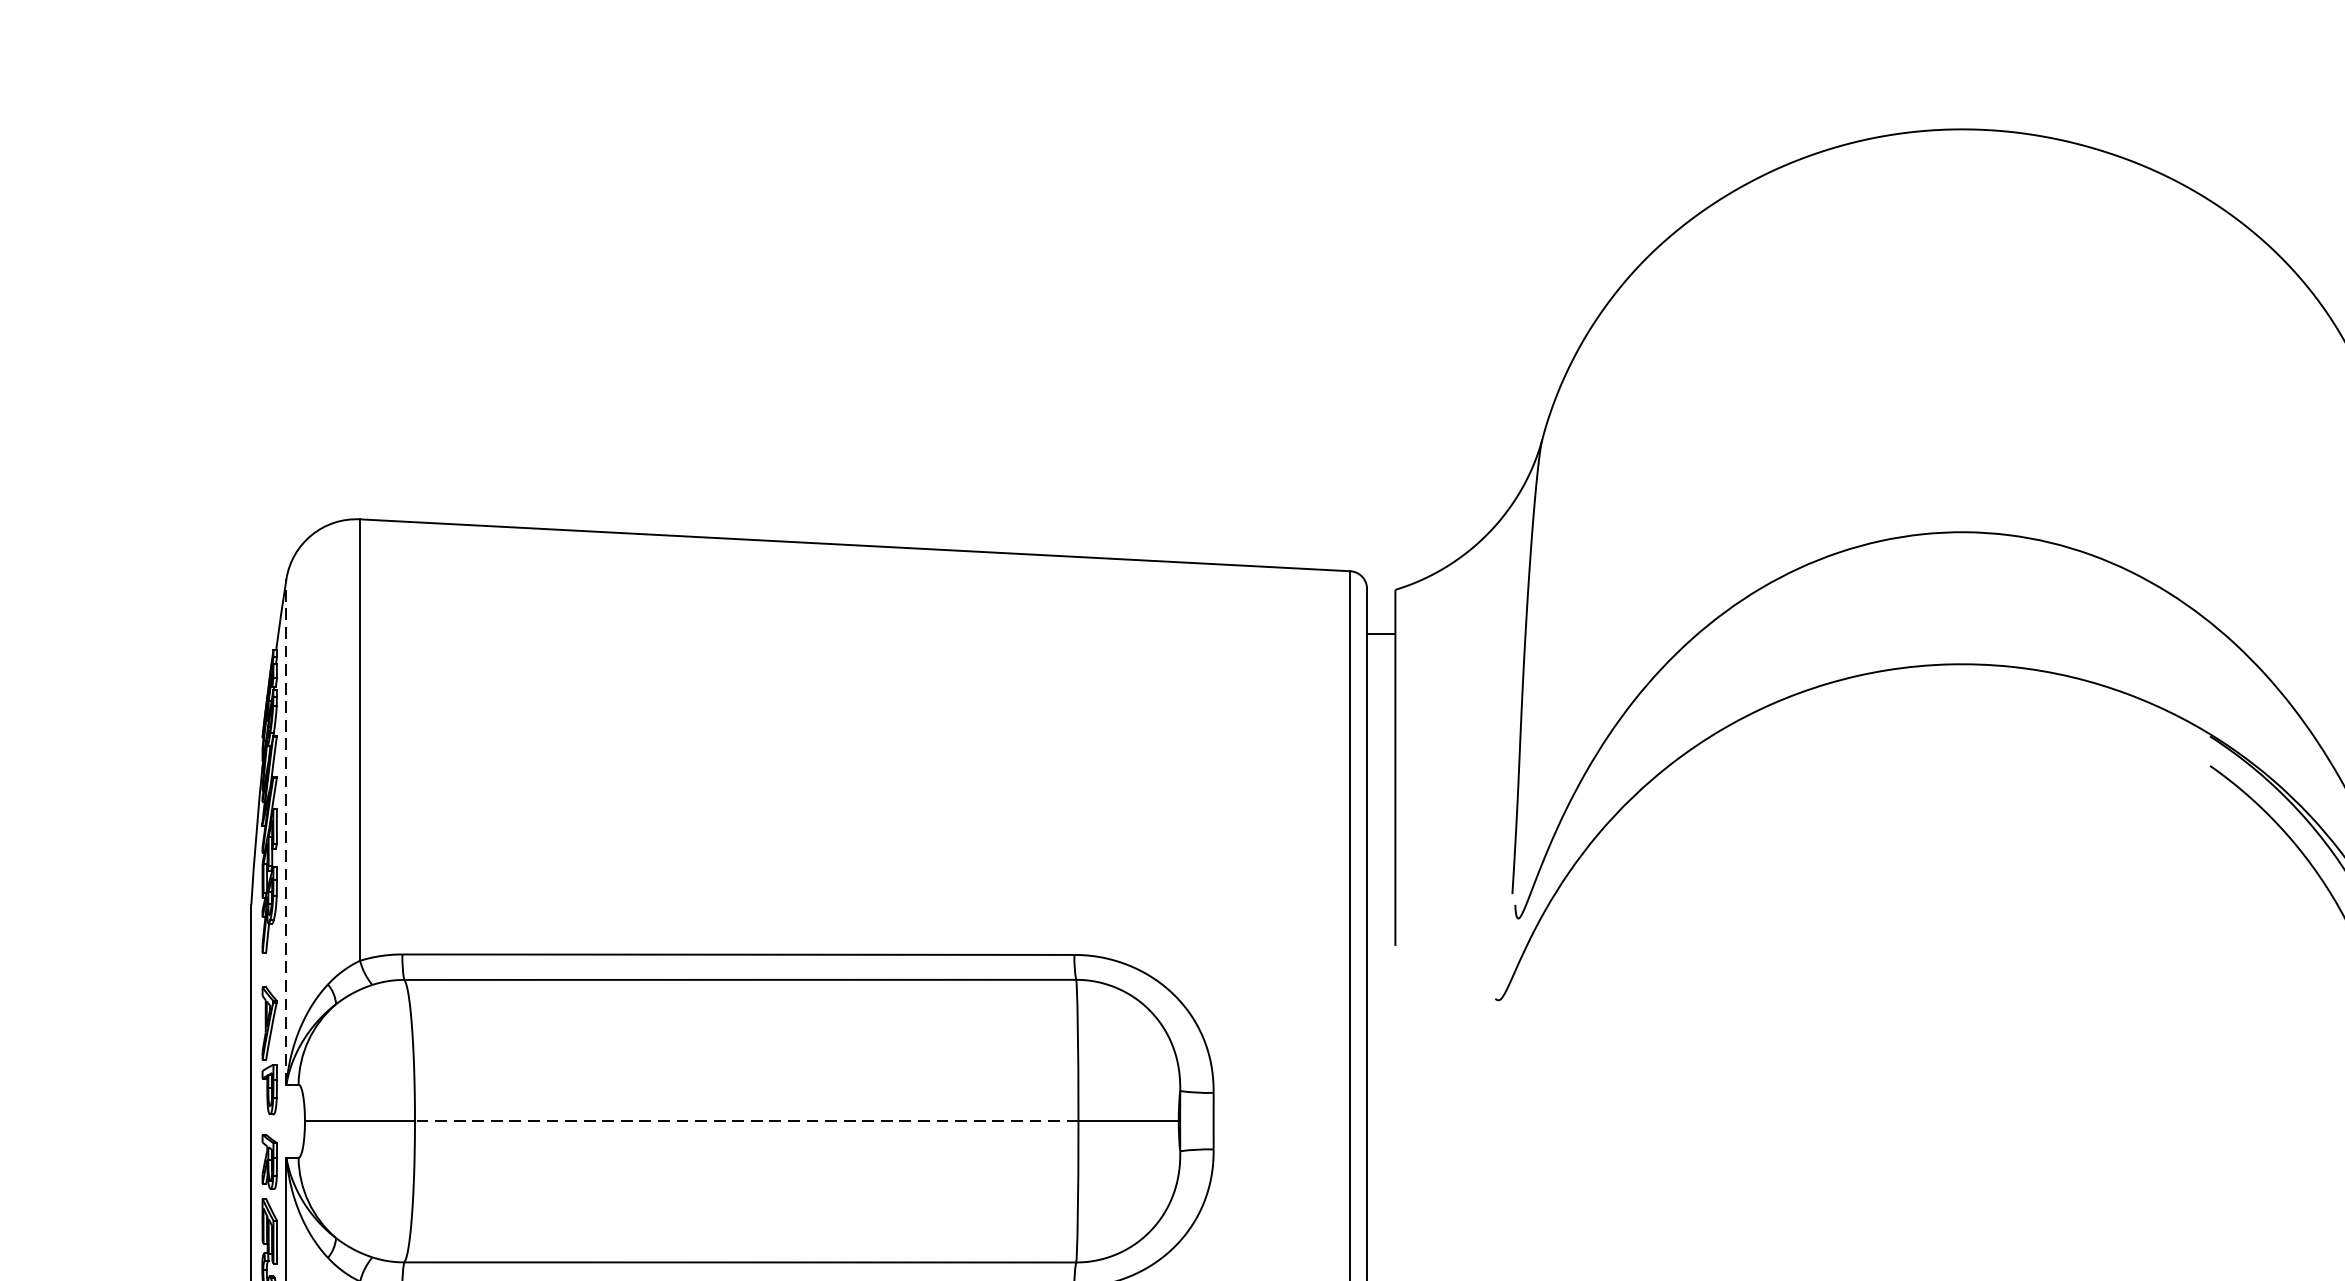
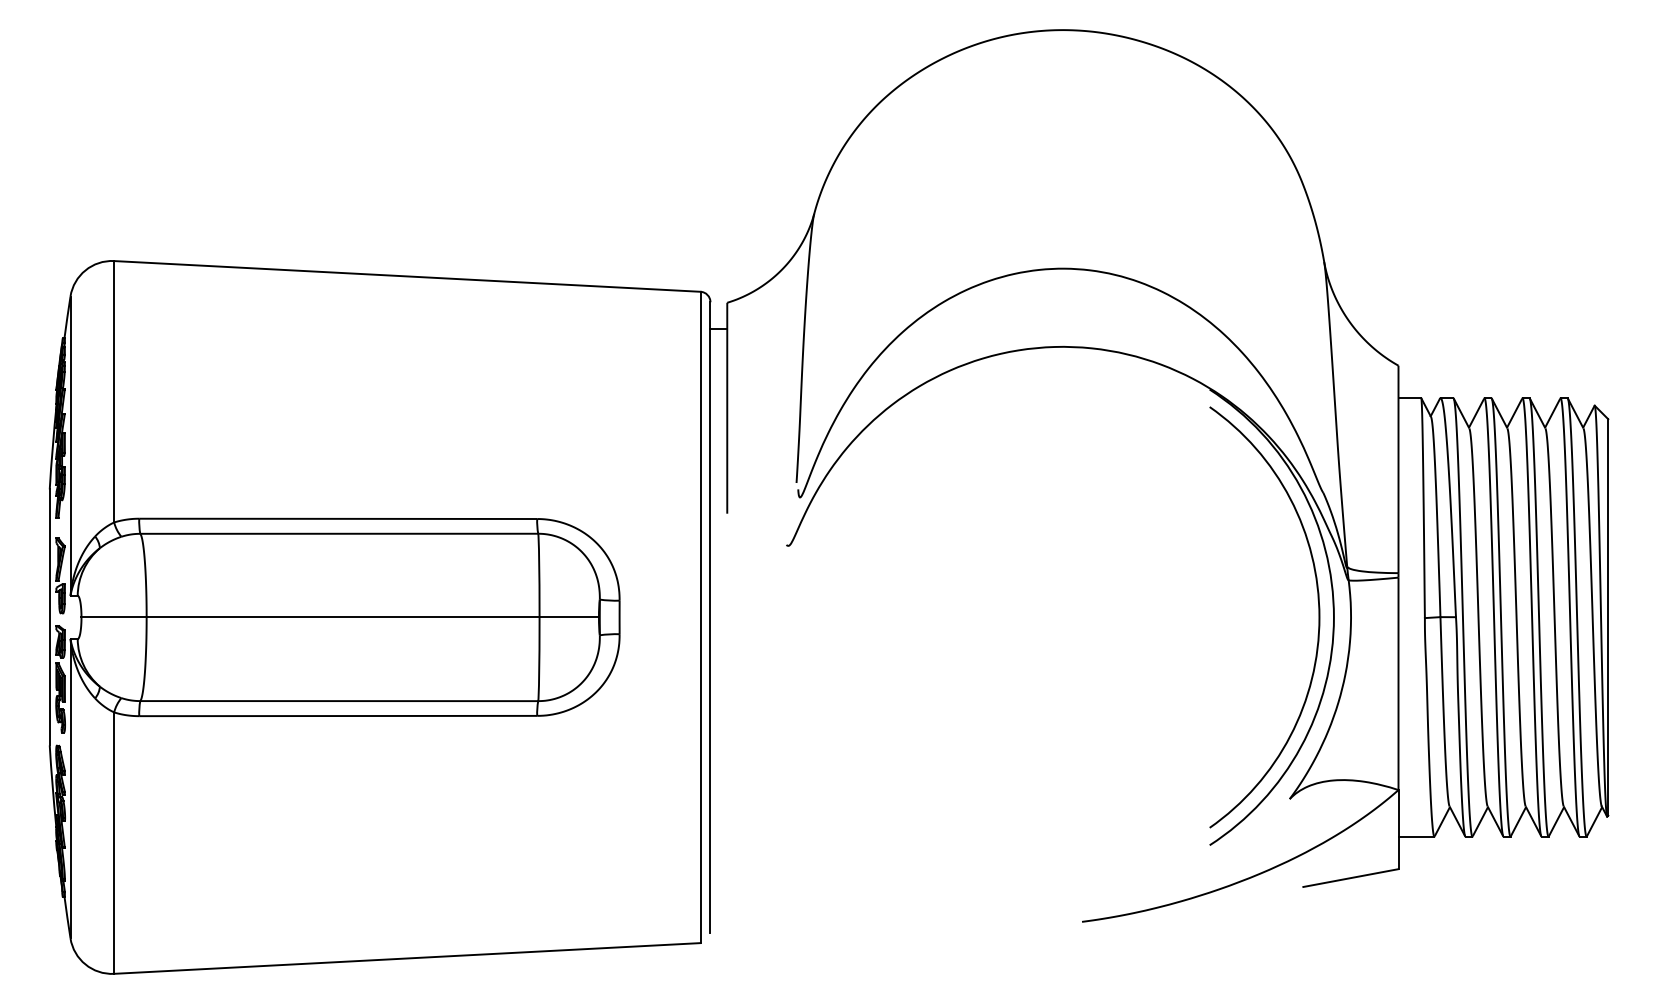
line: (286, 832) -> (70, 446), dashed -> solid
line: (745, 1121) -> (342, 617), dashed -> solid

